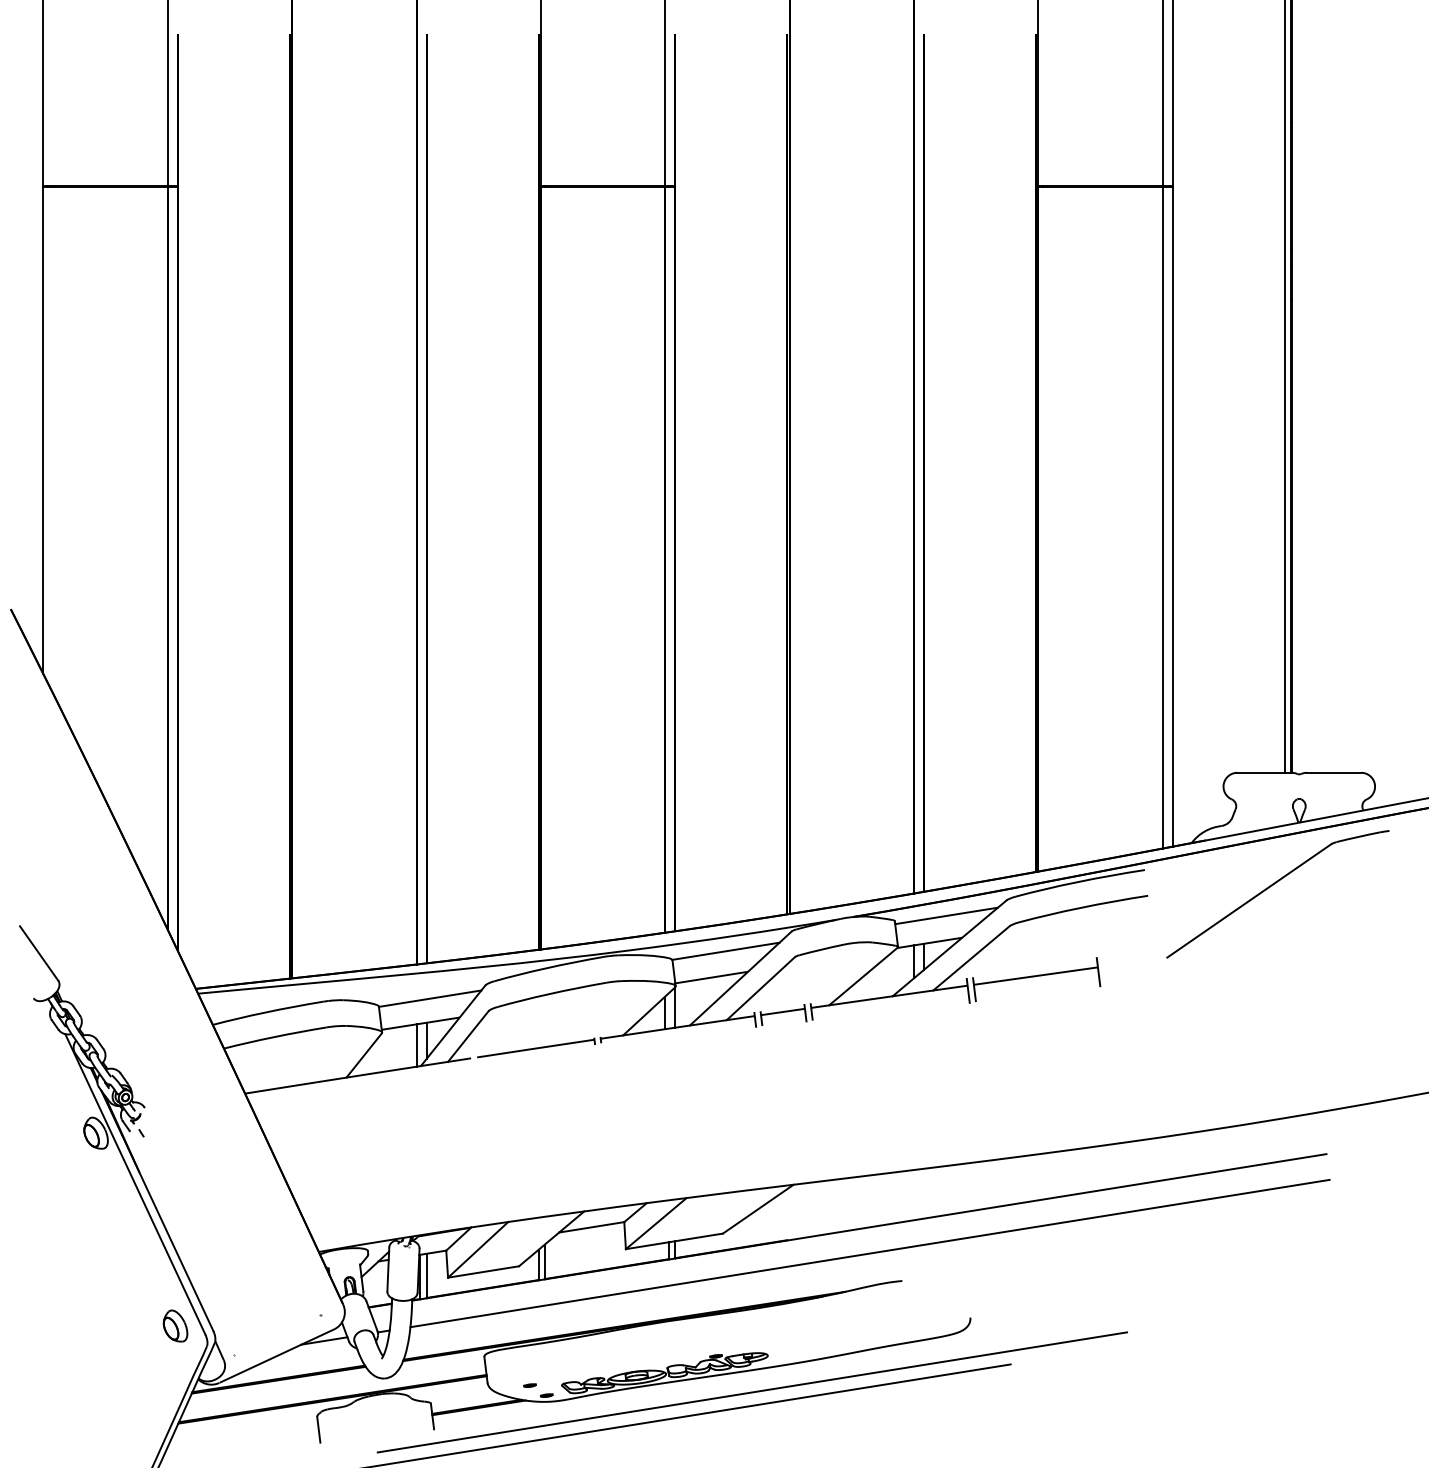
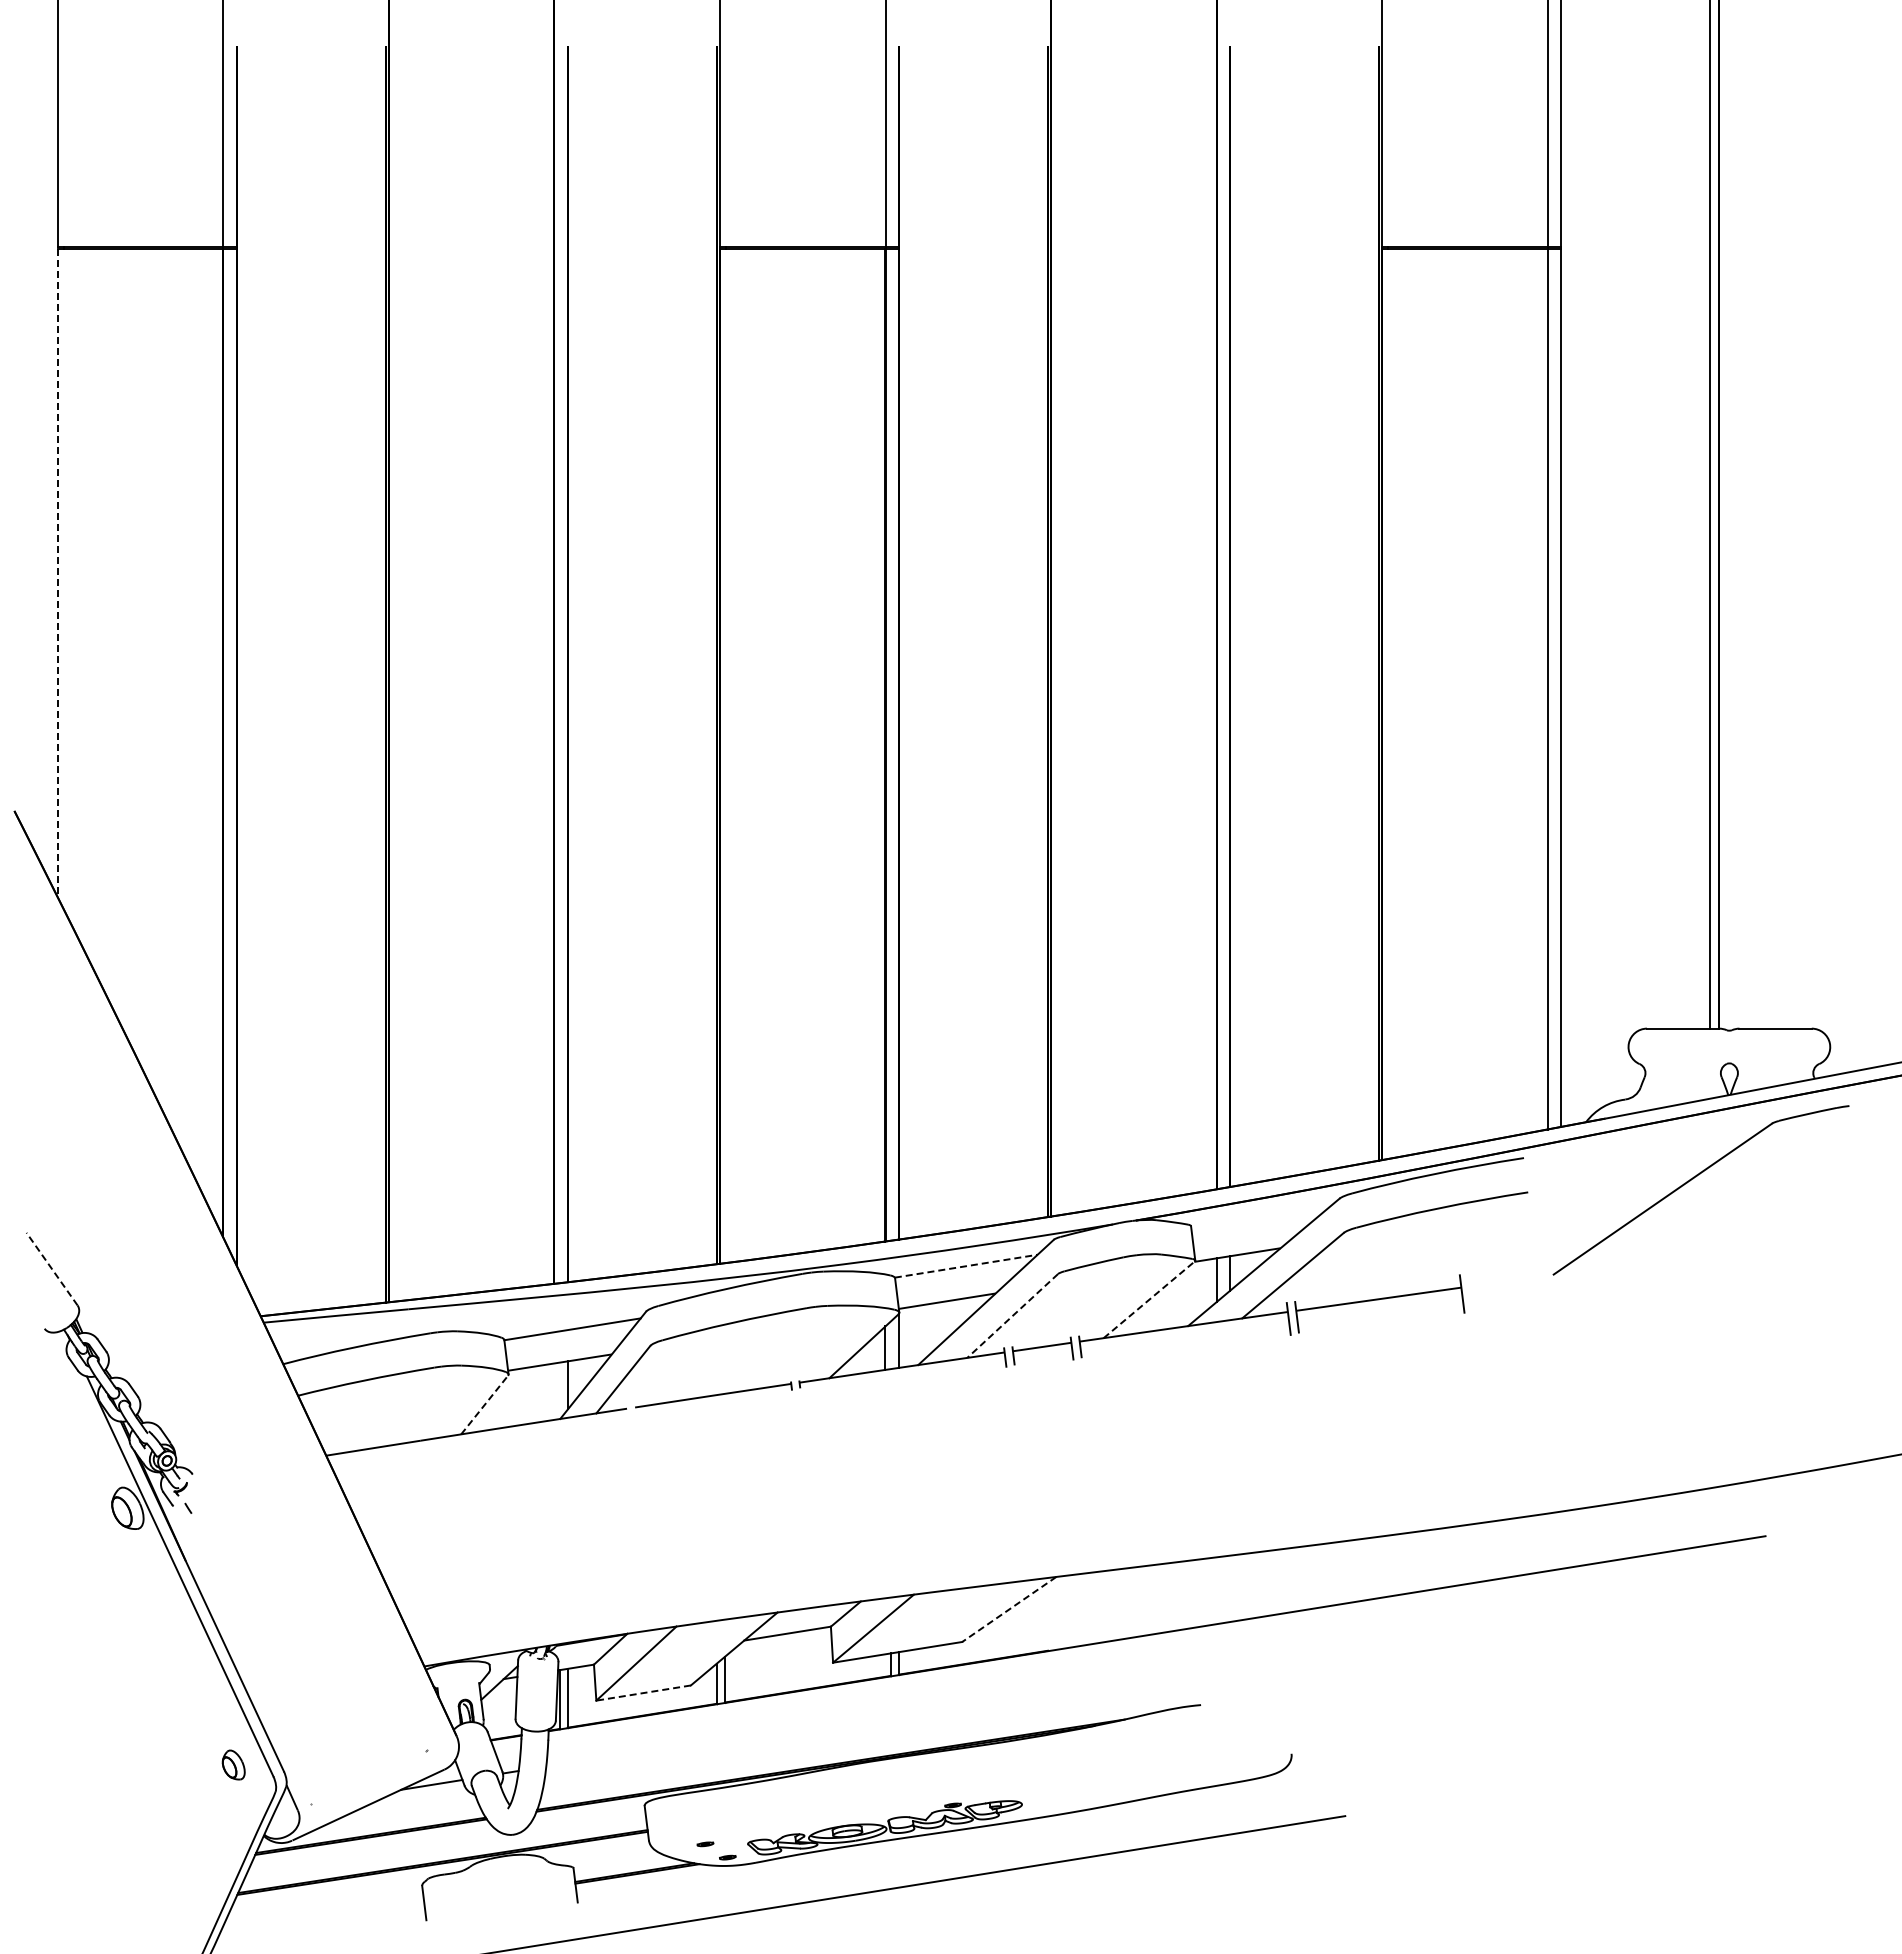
line: (43, 430) -> (57, 573), solid -> dashed
line: (946, 916) -> (1259, 1219), removed
line: (726, 951) -> (966, 1266), solid -> dashed
line: (38, 953) -> (51, 1268), solid -> dashed
line: (863, 976) -> (1149, 1299), solid -> dashed
line: (760, 988) -> (1012, 1315), solid -> dashed
line: (416, 1045) -> (554, 1391), removed
line: (364, 1055) -> (484, 1404), solid -> dashed
line: (757, 1209) -> (1008, 1609), solid -> dashed
line: (869, 1253) -> (1157, 1668), removed
line: (483, 1272) -> (643, 1693), solid -> dashed
part: (175, 1325) -> (233, 1764), size x0.7
line: (752, 1392) -> (1001, 1853), removed

